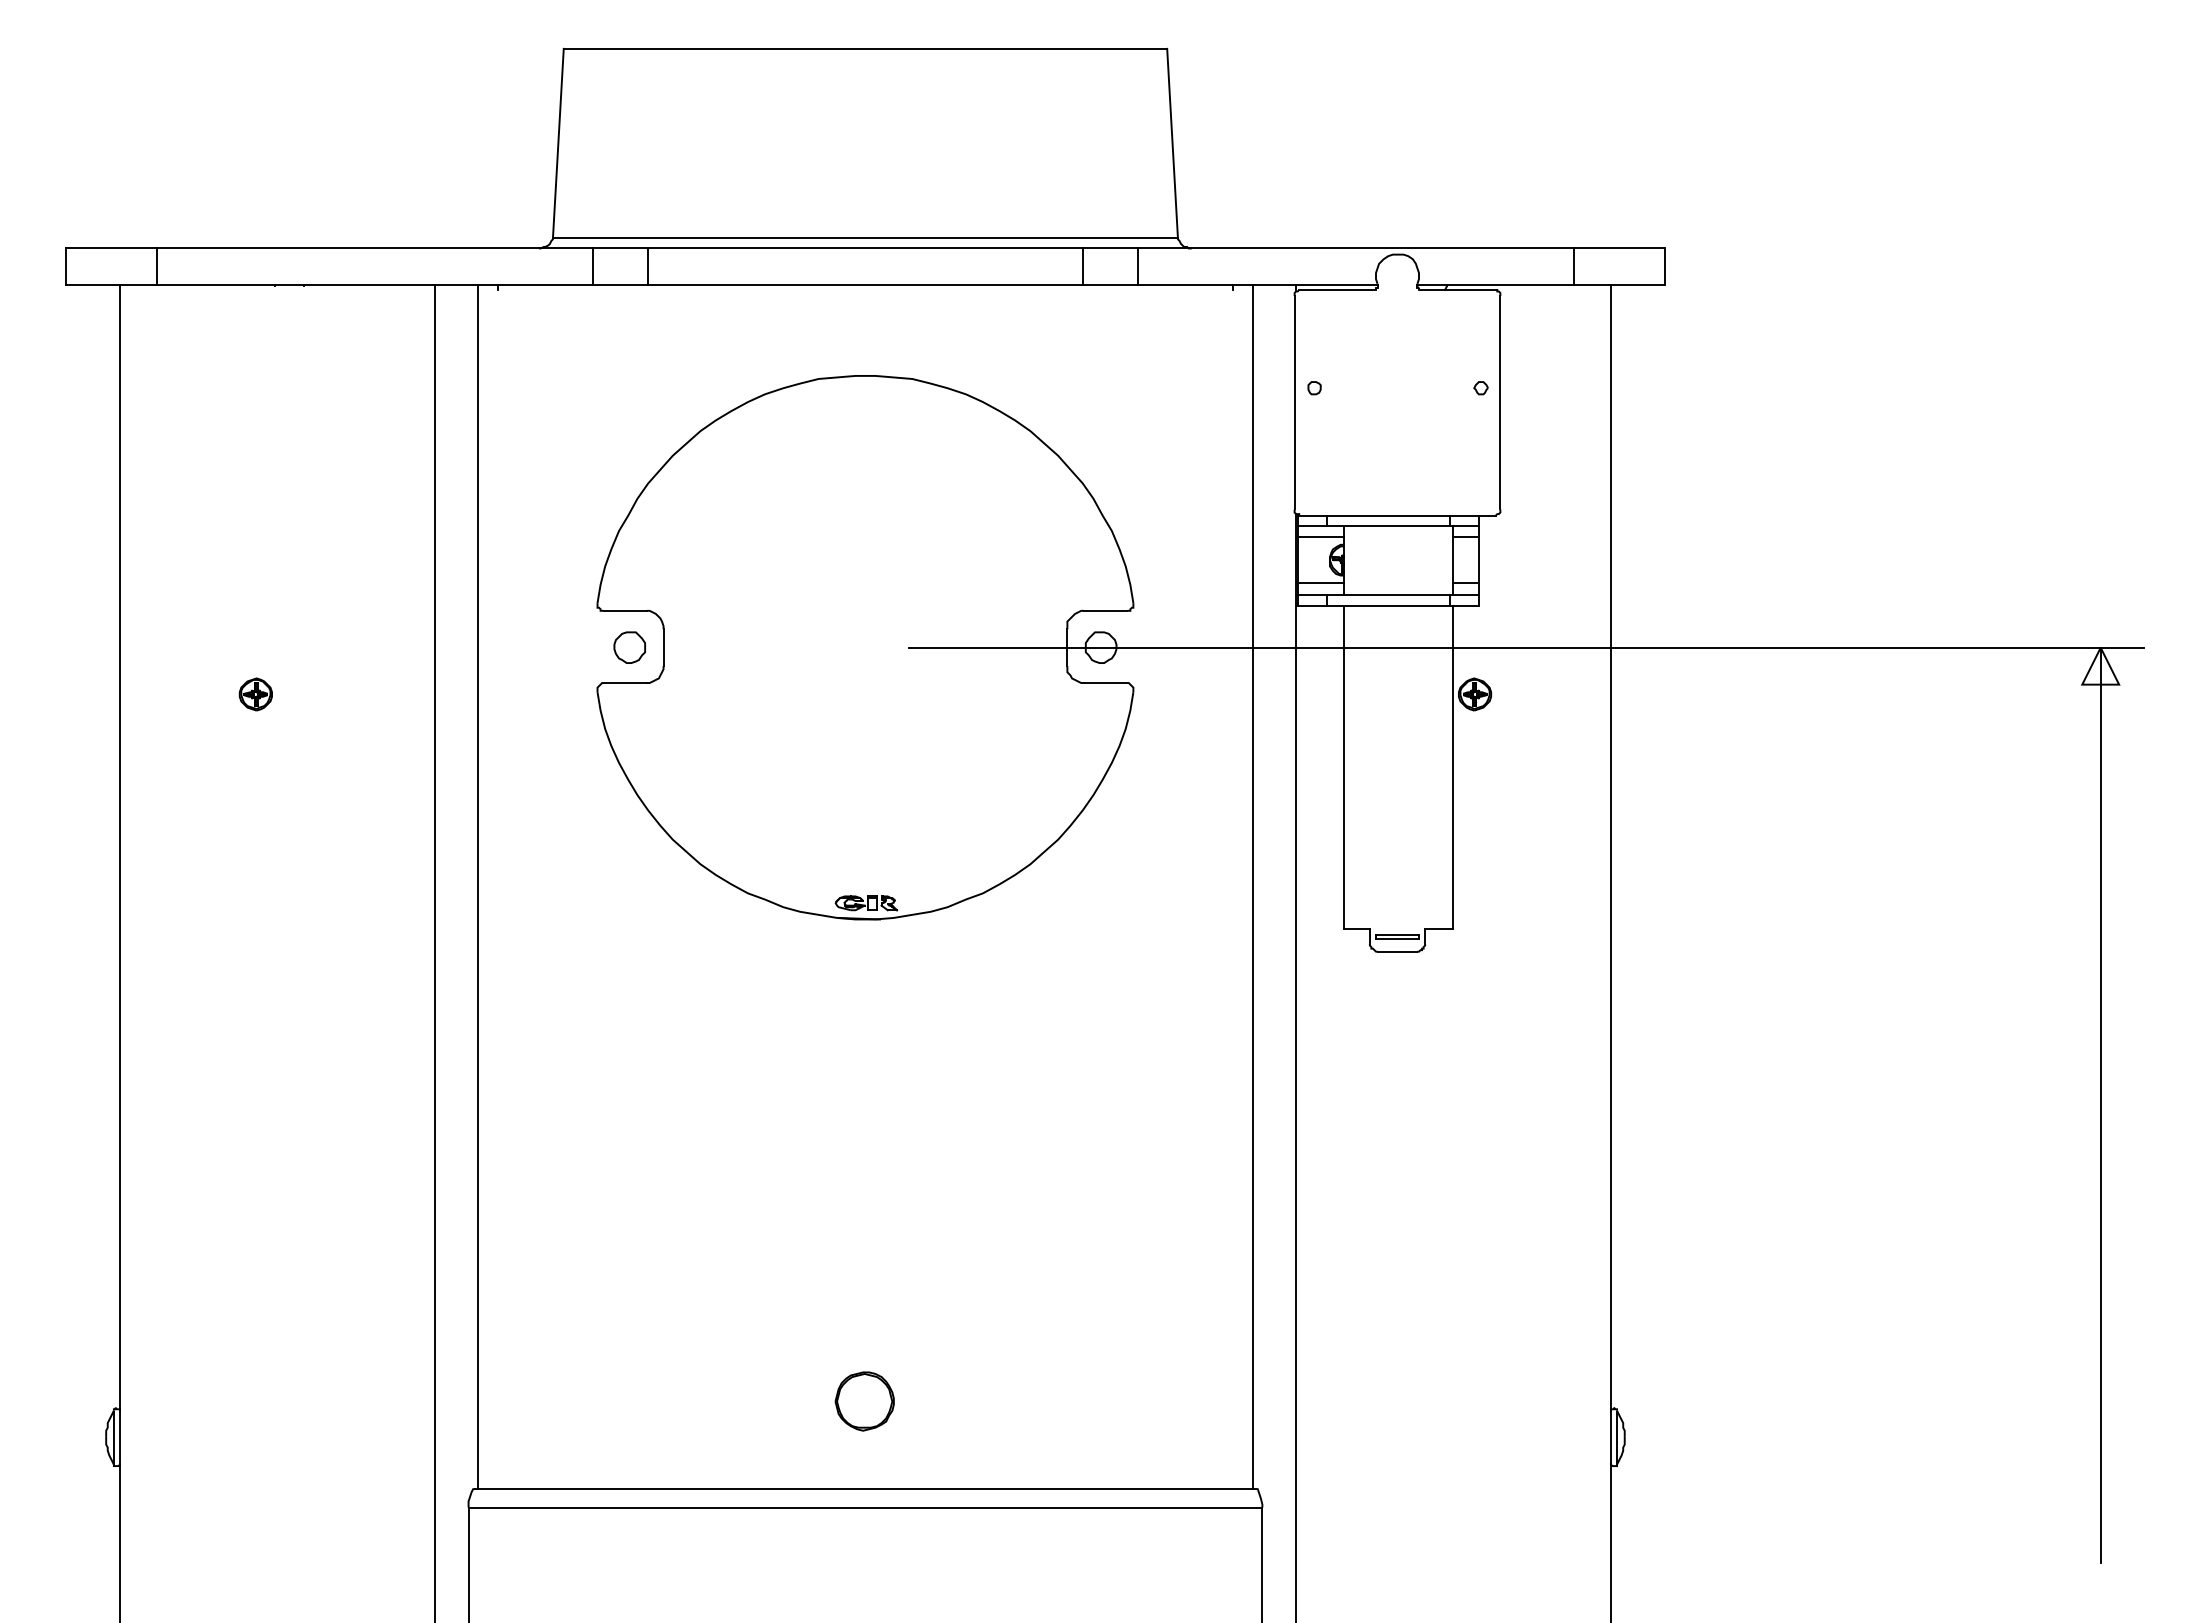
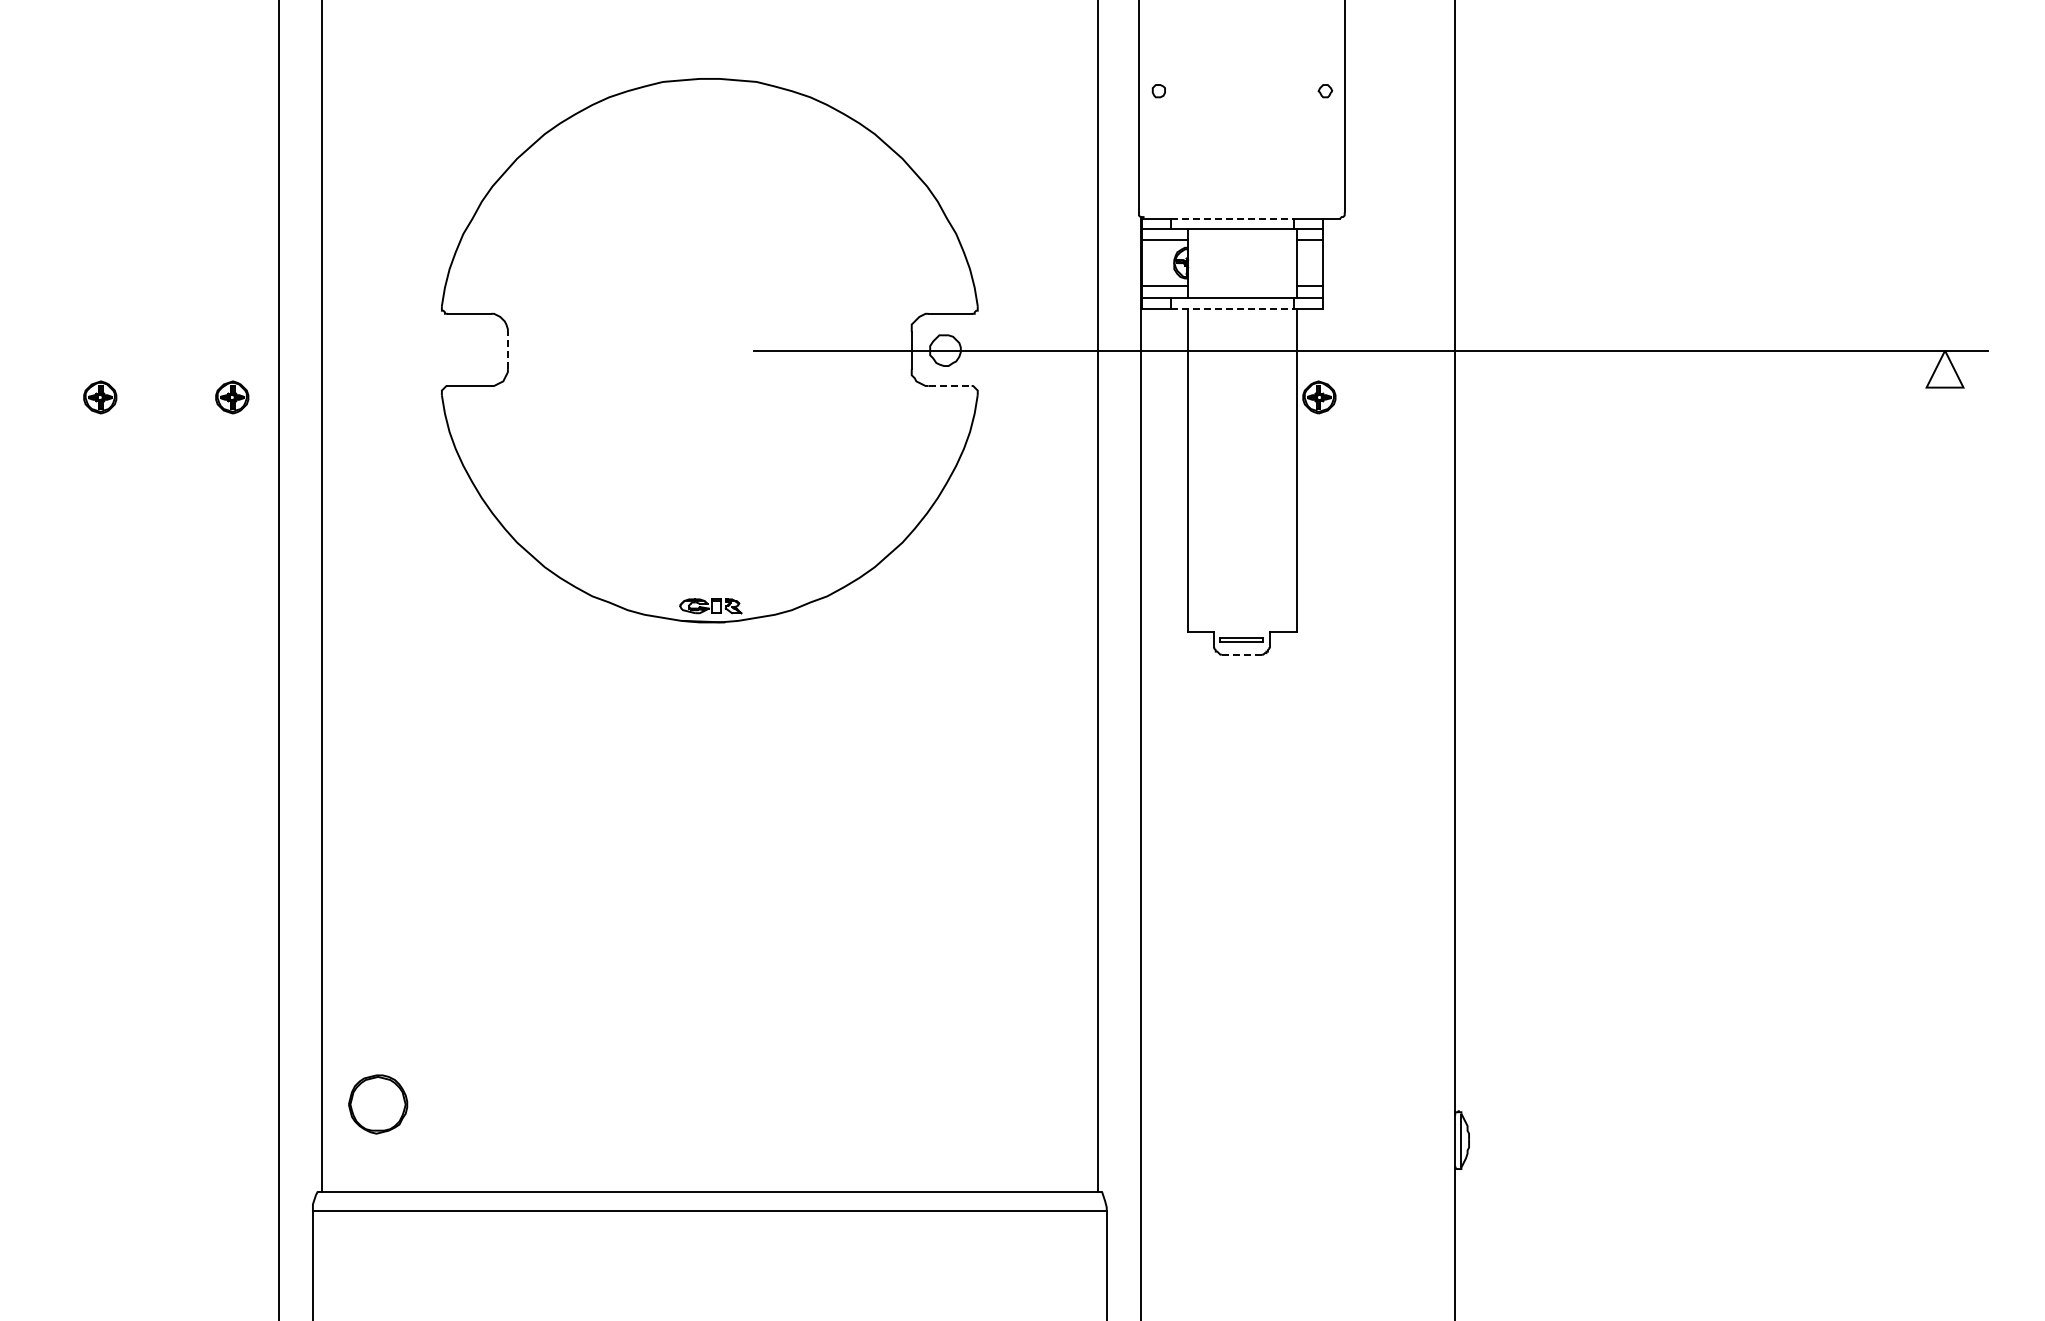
line: (1388, 515) -> (1232, 218), solid -> dashed
line: (1388, 606) -> (1232, 309), solid -> dashed
part: (629, 647) -> (473, 350), removed
line: (663, 647) -> (507, 350), solid -> dashed
line: (1105, 683) -> (949, 386), solid -> dashed
part: (387, 694) -> (231, 397), added
line: (1397, 951) -> (1241, 654), solid -> dashed
line: (2100, 1104) -> (1944, 807), removed
part: (864, 1401) -> (377, 1104), moved

